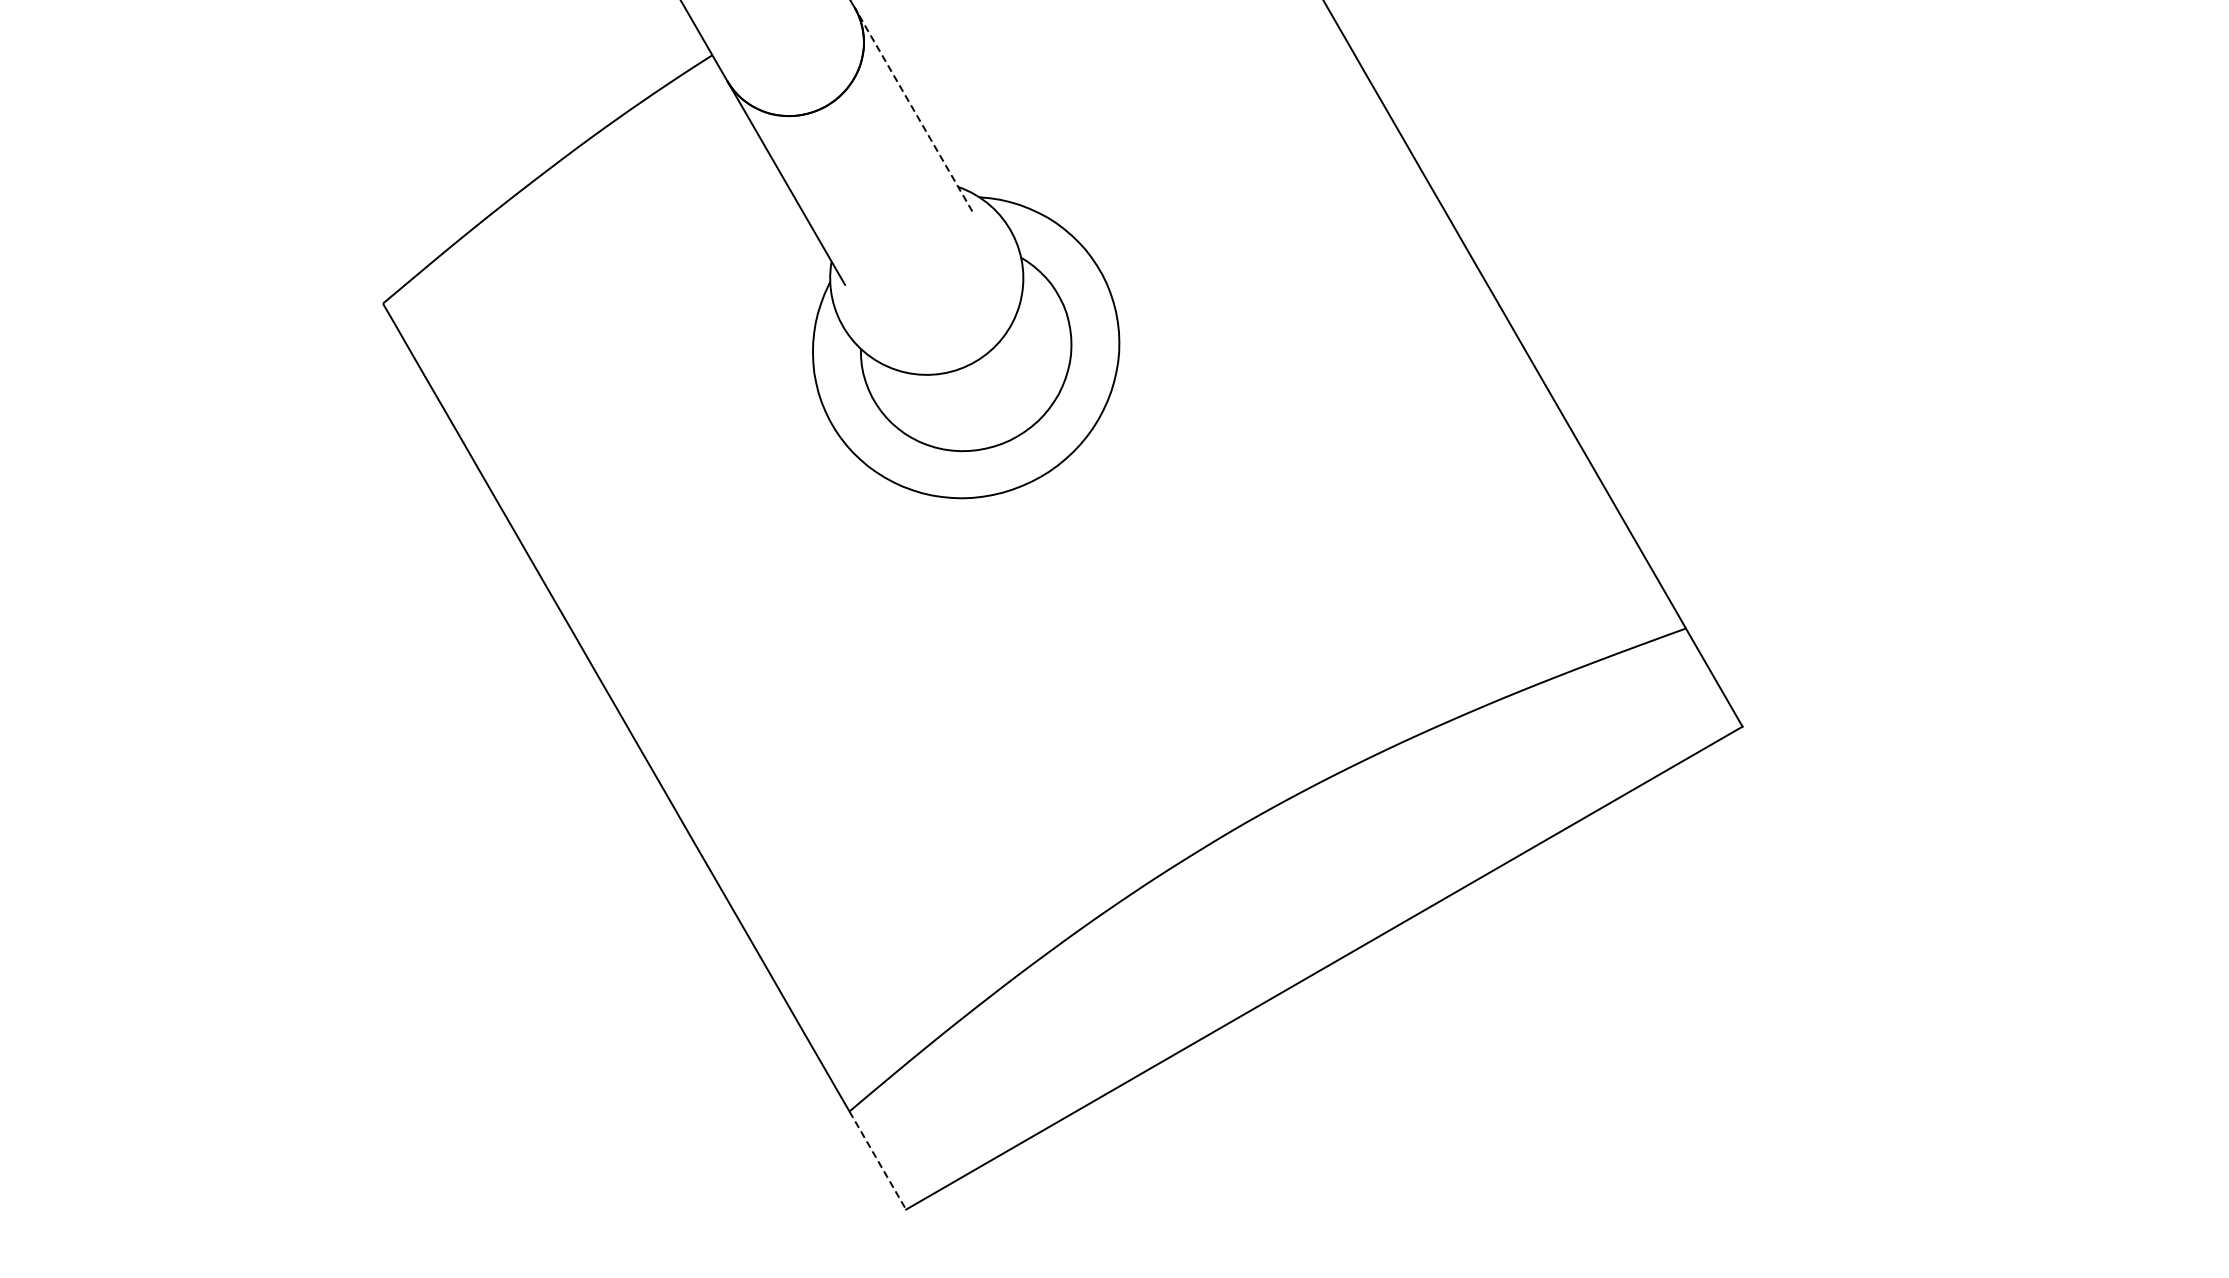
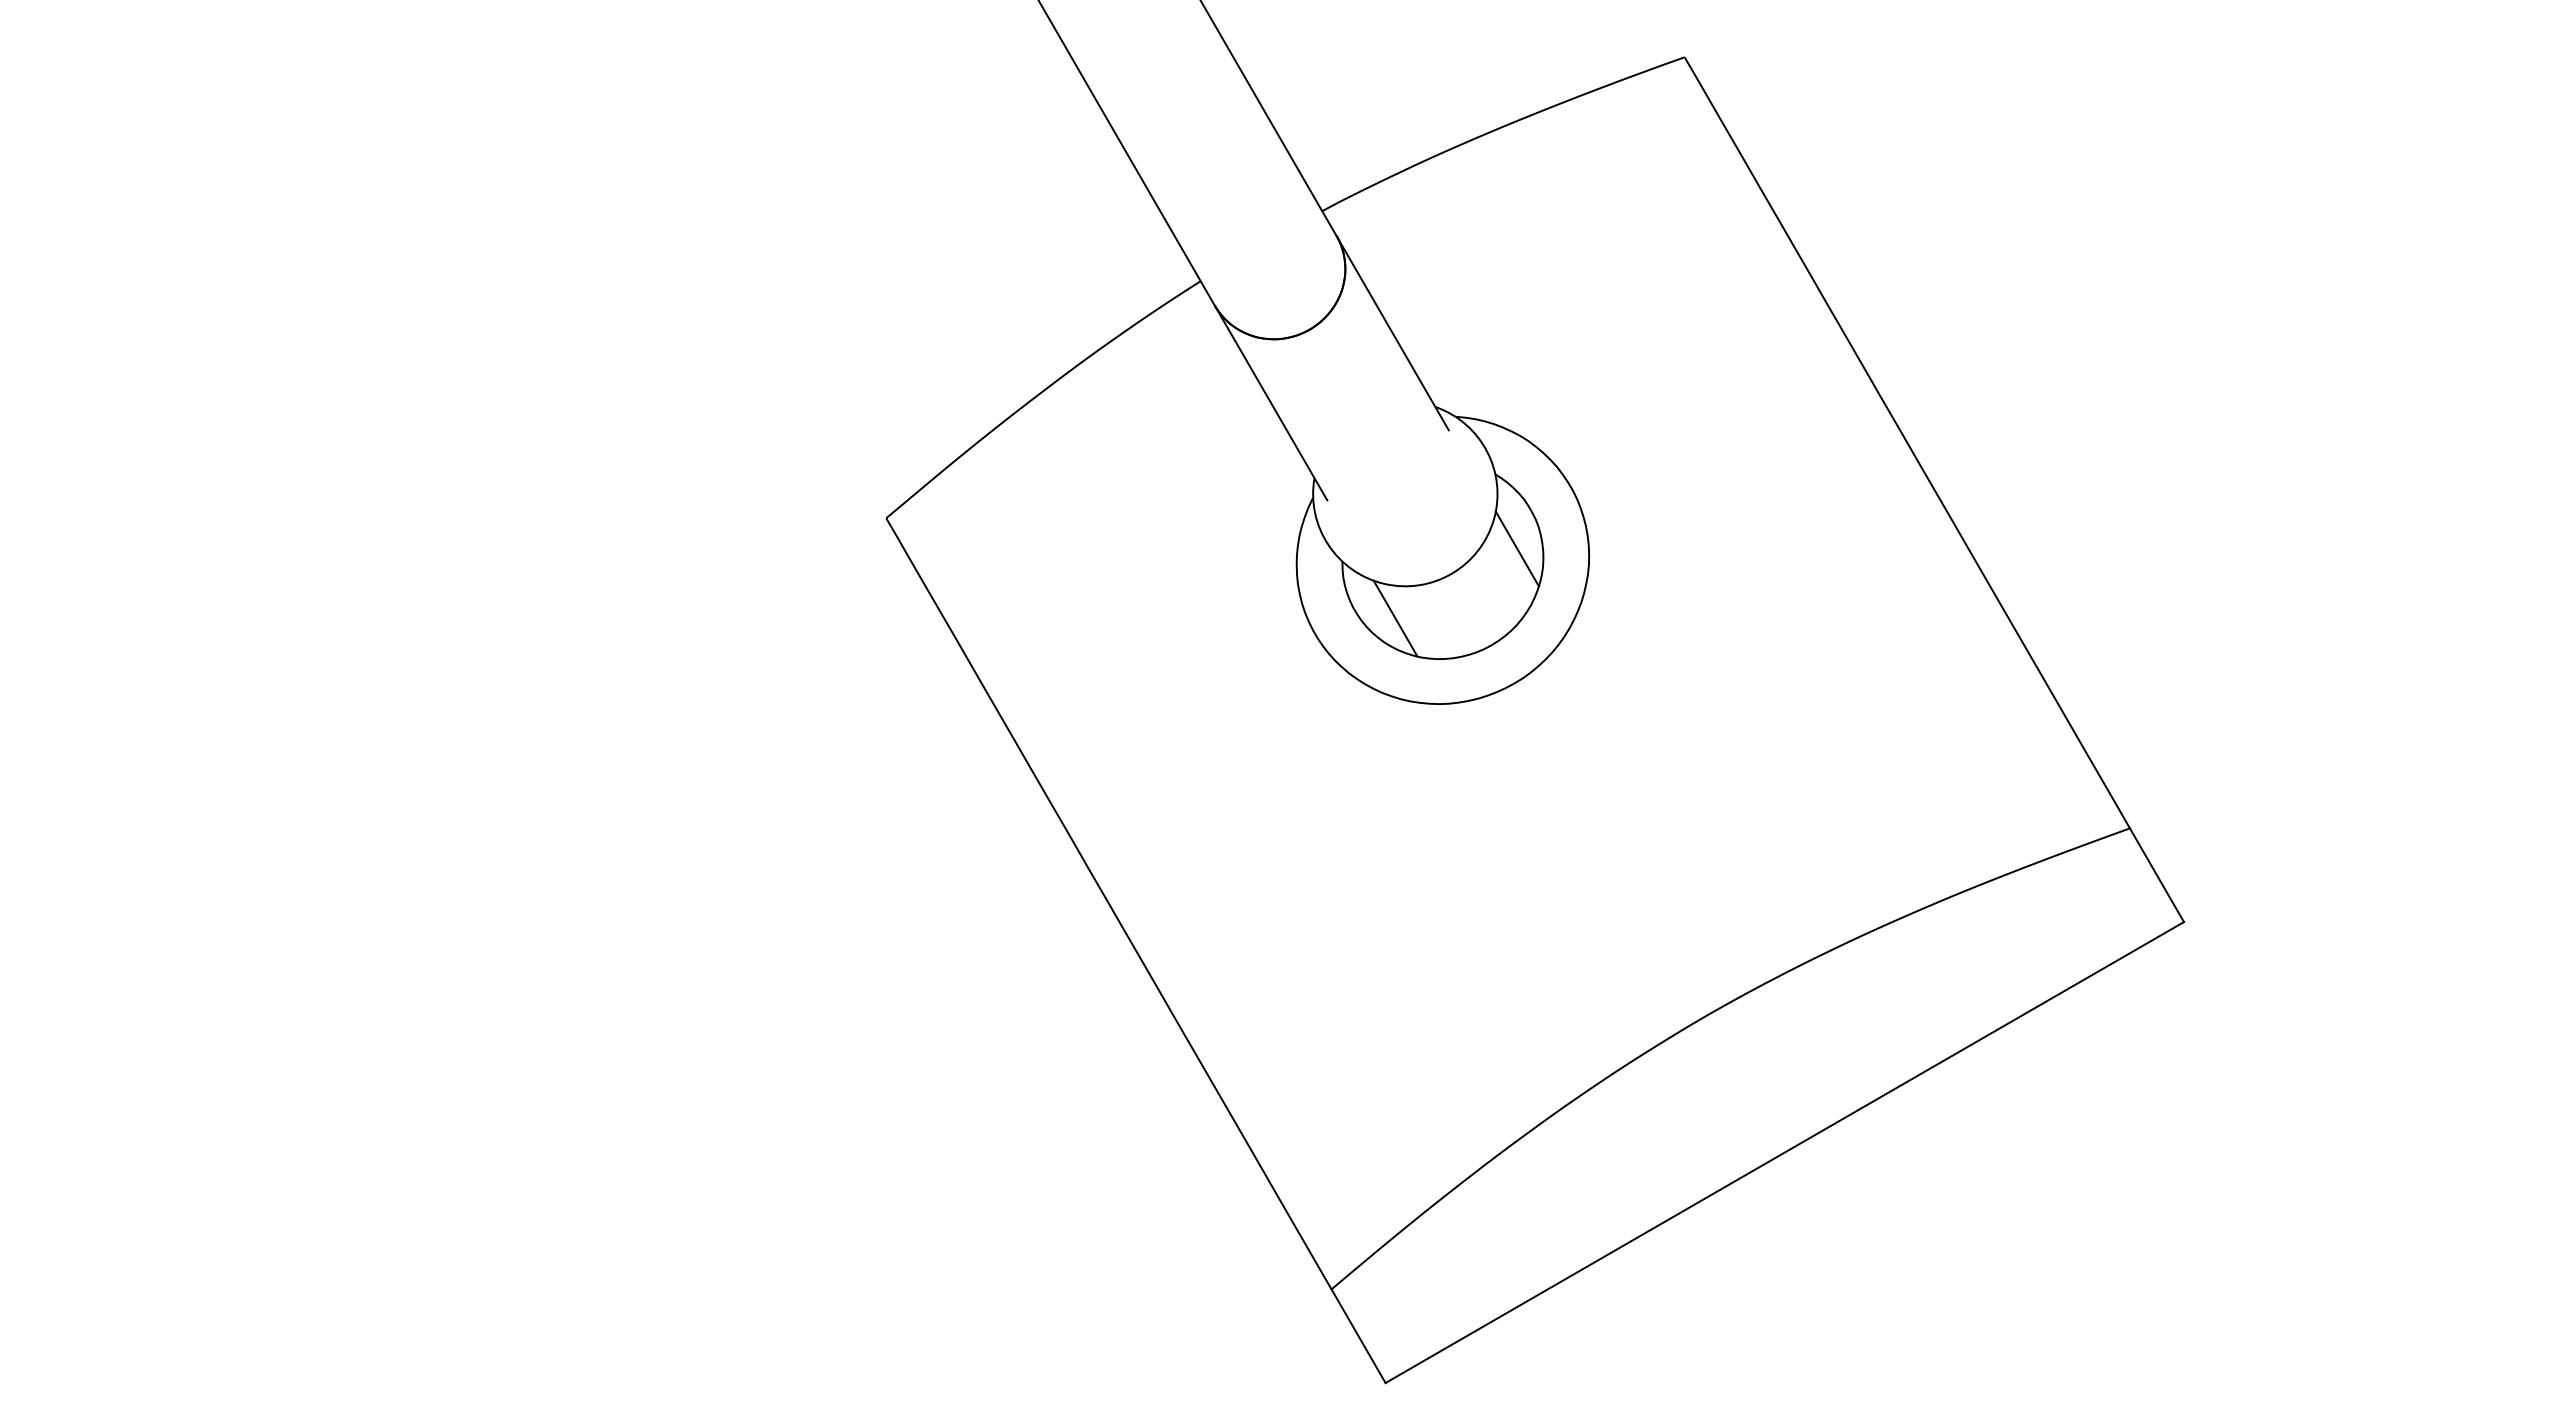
line: (913, 108) -> (1392, 332), dashed -> solid
line: (1043, 335) -> (1516, 548), added
line: (916, 408) -> (1395, 618), added
line: (877, 1160) -> (1358, 1336), dashed -> solid

